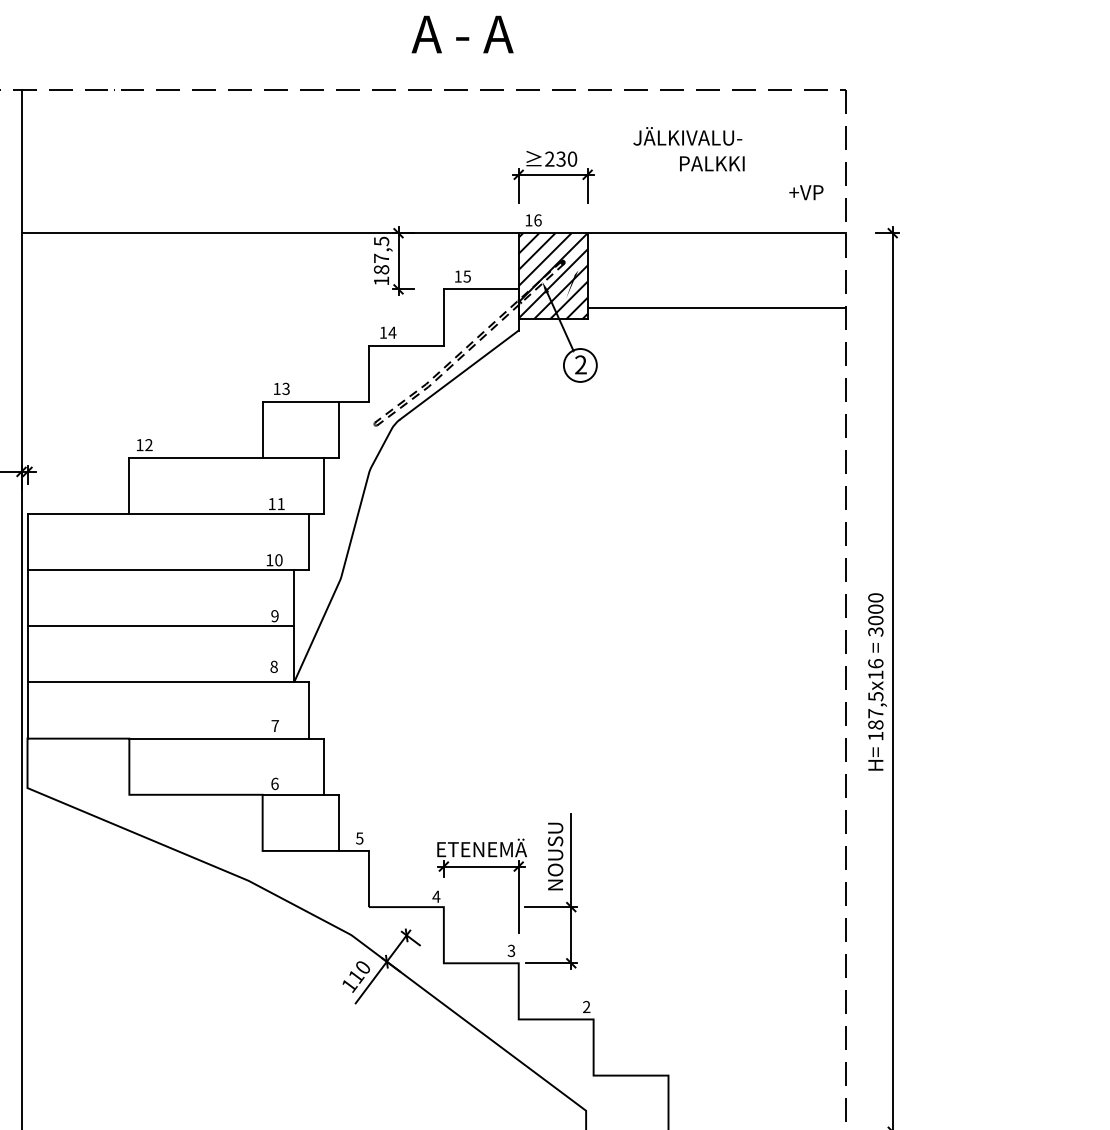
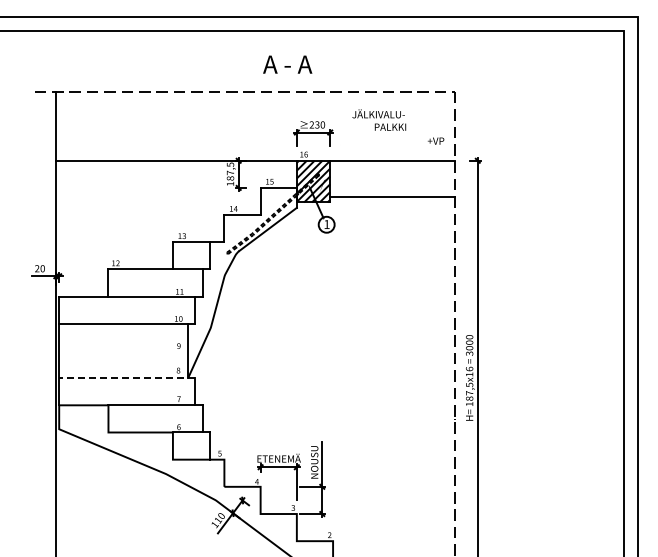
text: (462, 34) -> (287, 64), moved
text: (580, 362) -> (326, 223), 2 -> 1
line: (160, 625) -> (123, 350), removed
line: (166, 683) -> (126, 378), solid -> dashed

